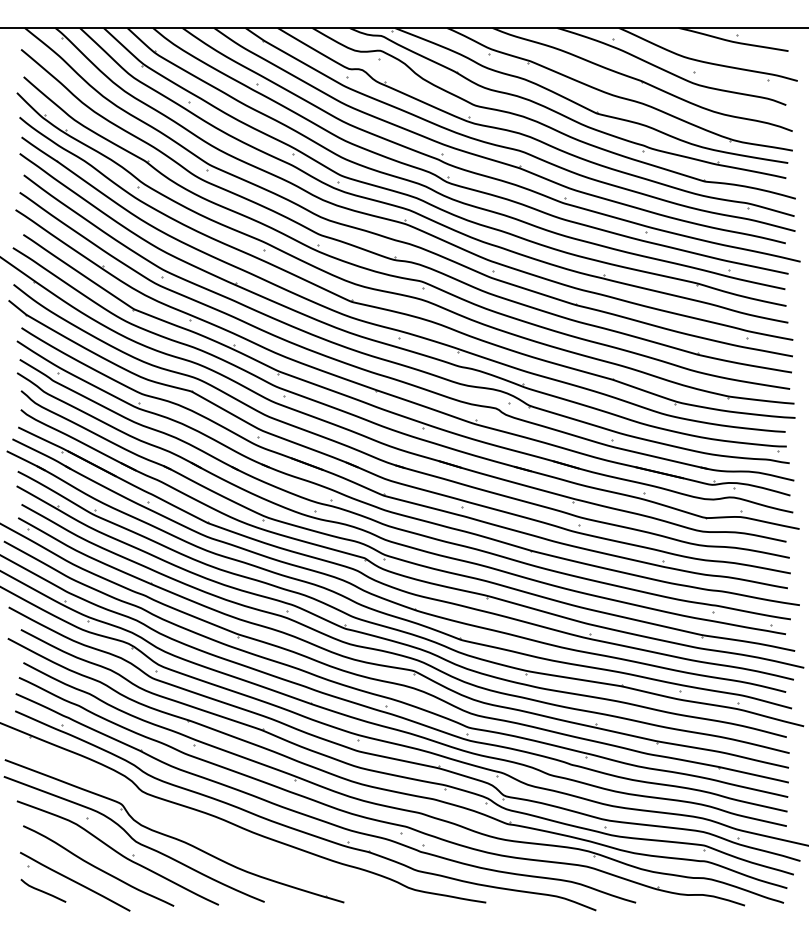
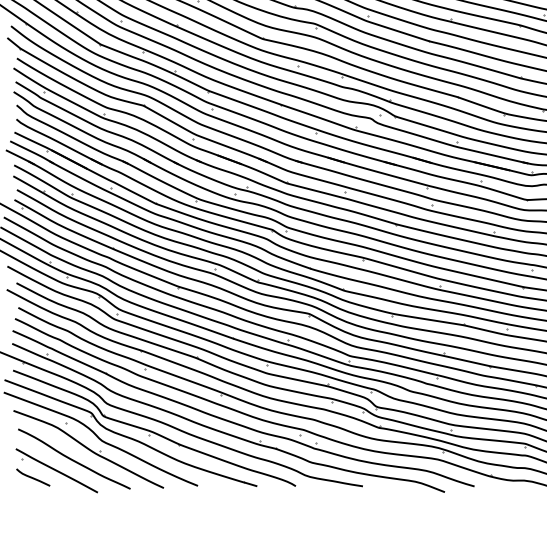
part: (206, 824) -> (154, 428), added

